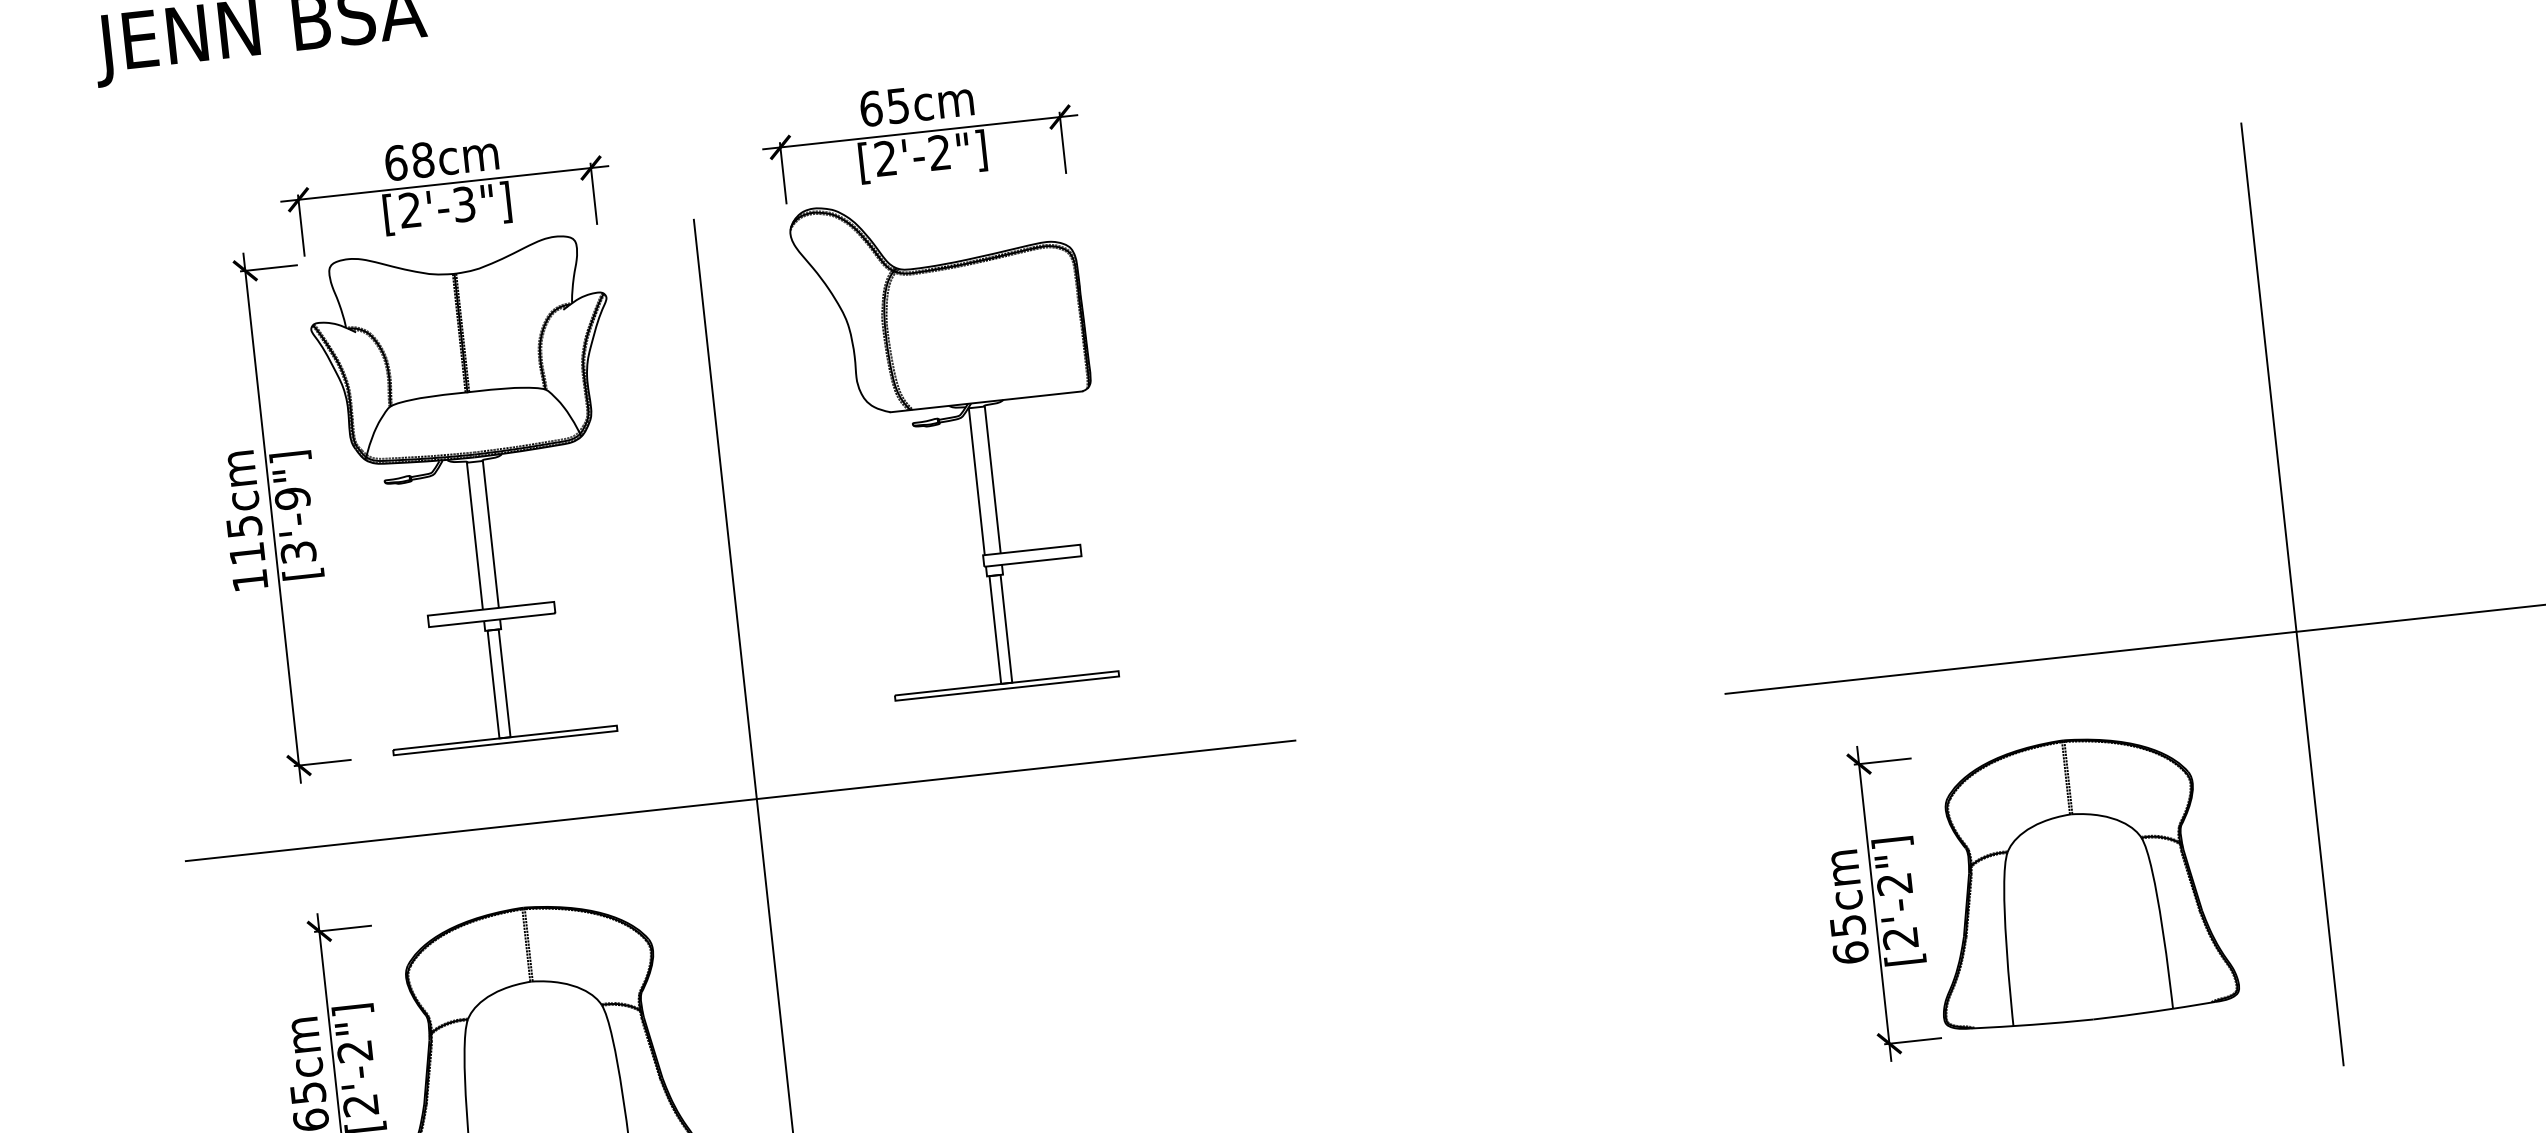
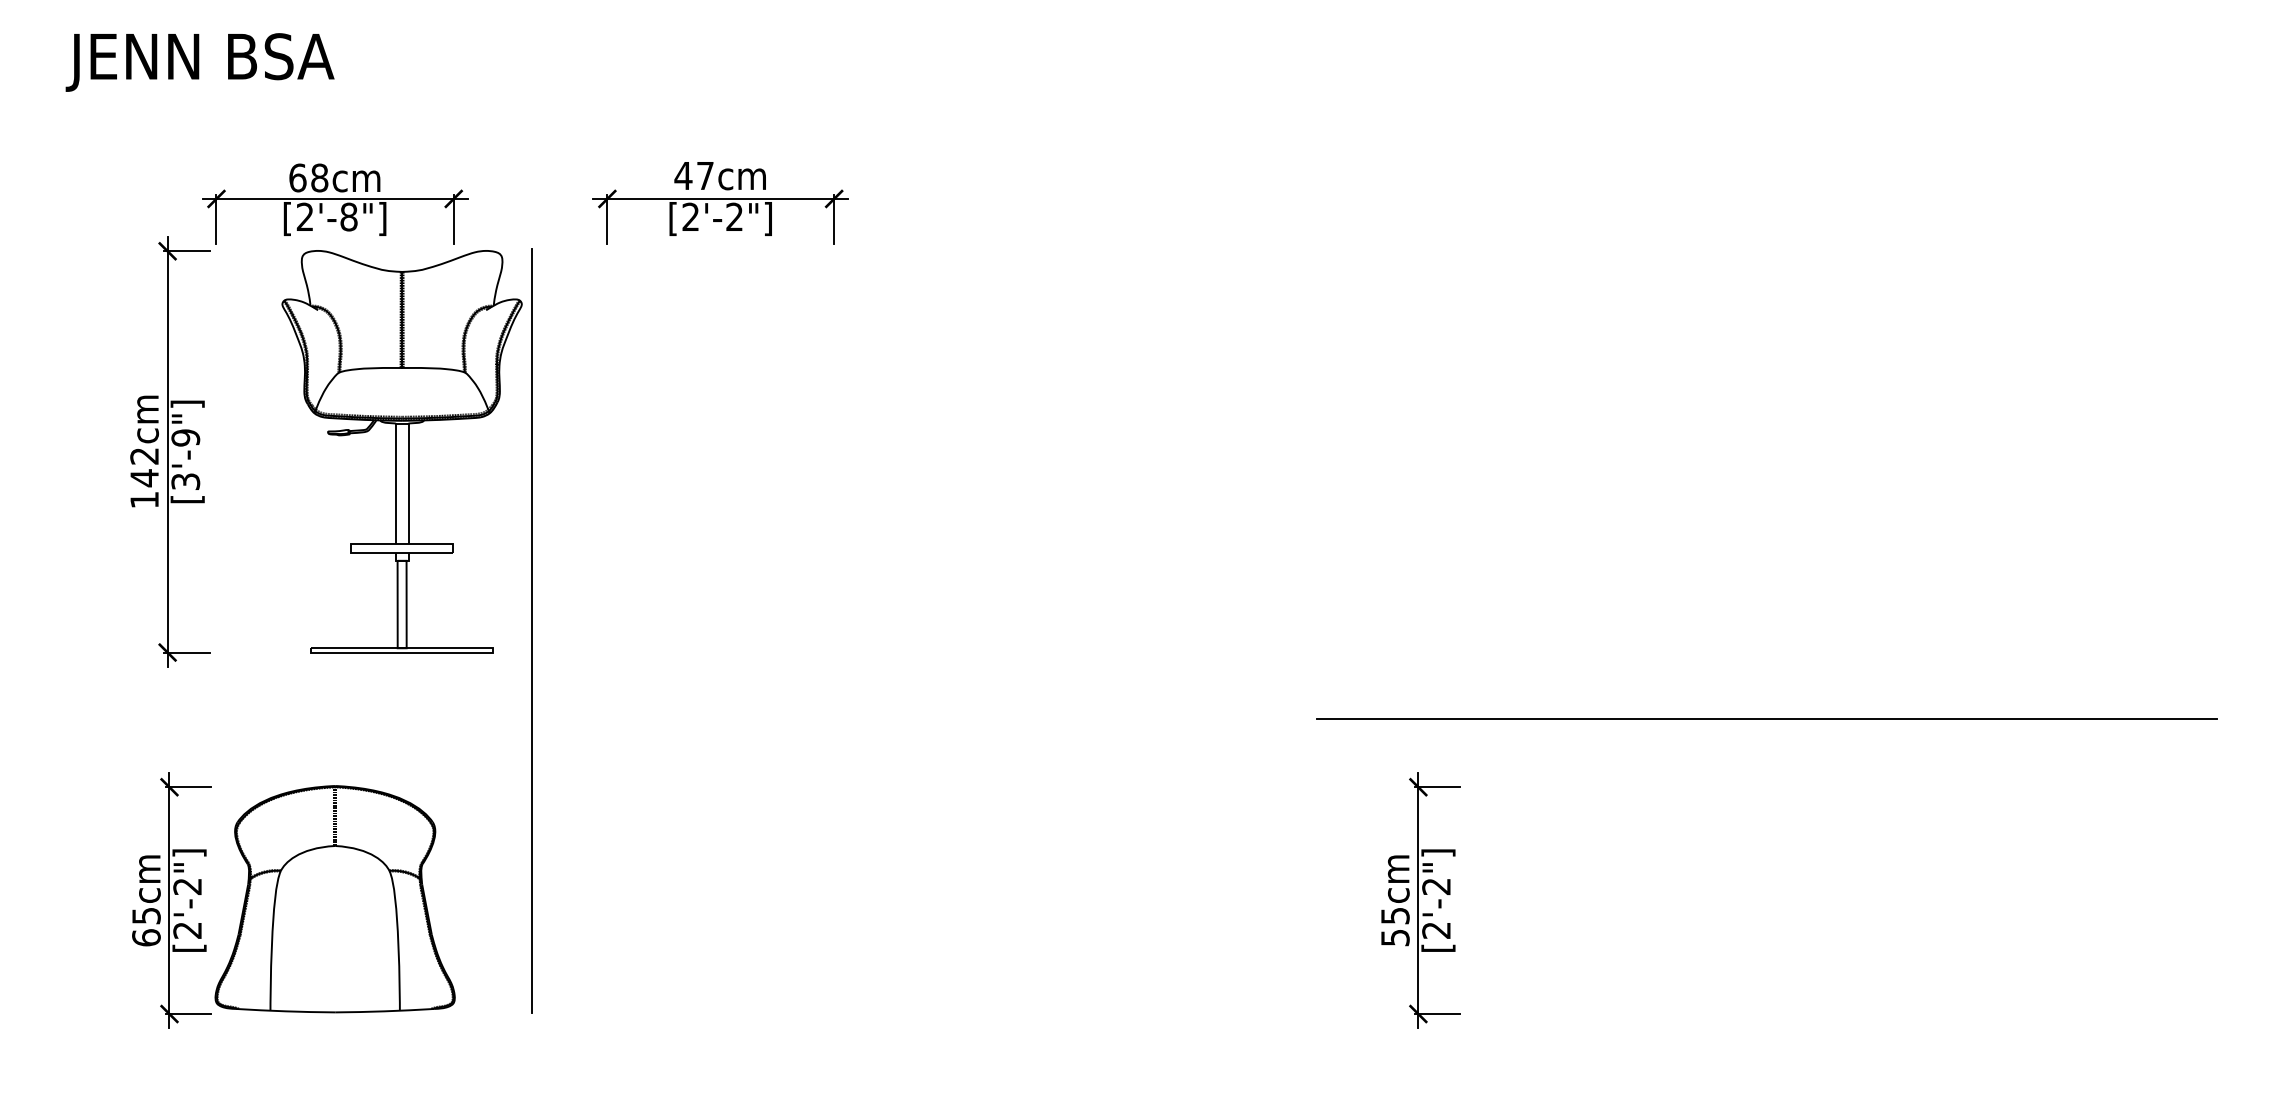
text: (883, 107) -> (693, 175), 65cm -> 47cm
text: (463, 203) -> (348, 216), [2'-3"] -> [2'-8"]
part: (970, 441) -> (734, 451), removed
part: (477, 495) -> (401, 451), moved
text: (245, 540) -> (144, 467), 115cm -> 142cm
line: (2292, 593) -> (1780, 688), removed
line: (740, 801) -> (518, 719), removed
part: (2077, 880) -> (1583, 899), removed
text: (1850, 952) -> (1395, 937), 65cm -> 55cm

